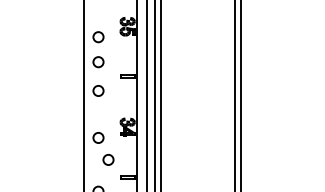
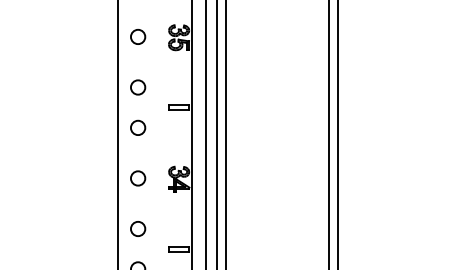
circle: (98, 37) -> (138, 37), moved
circle: (98, 137) -> (138, 177), moved
circle: (108, 159) -> (138, 228), moved

